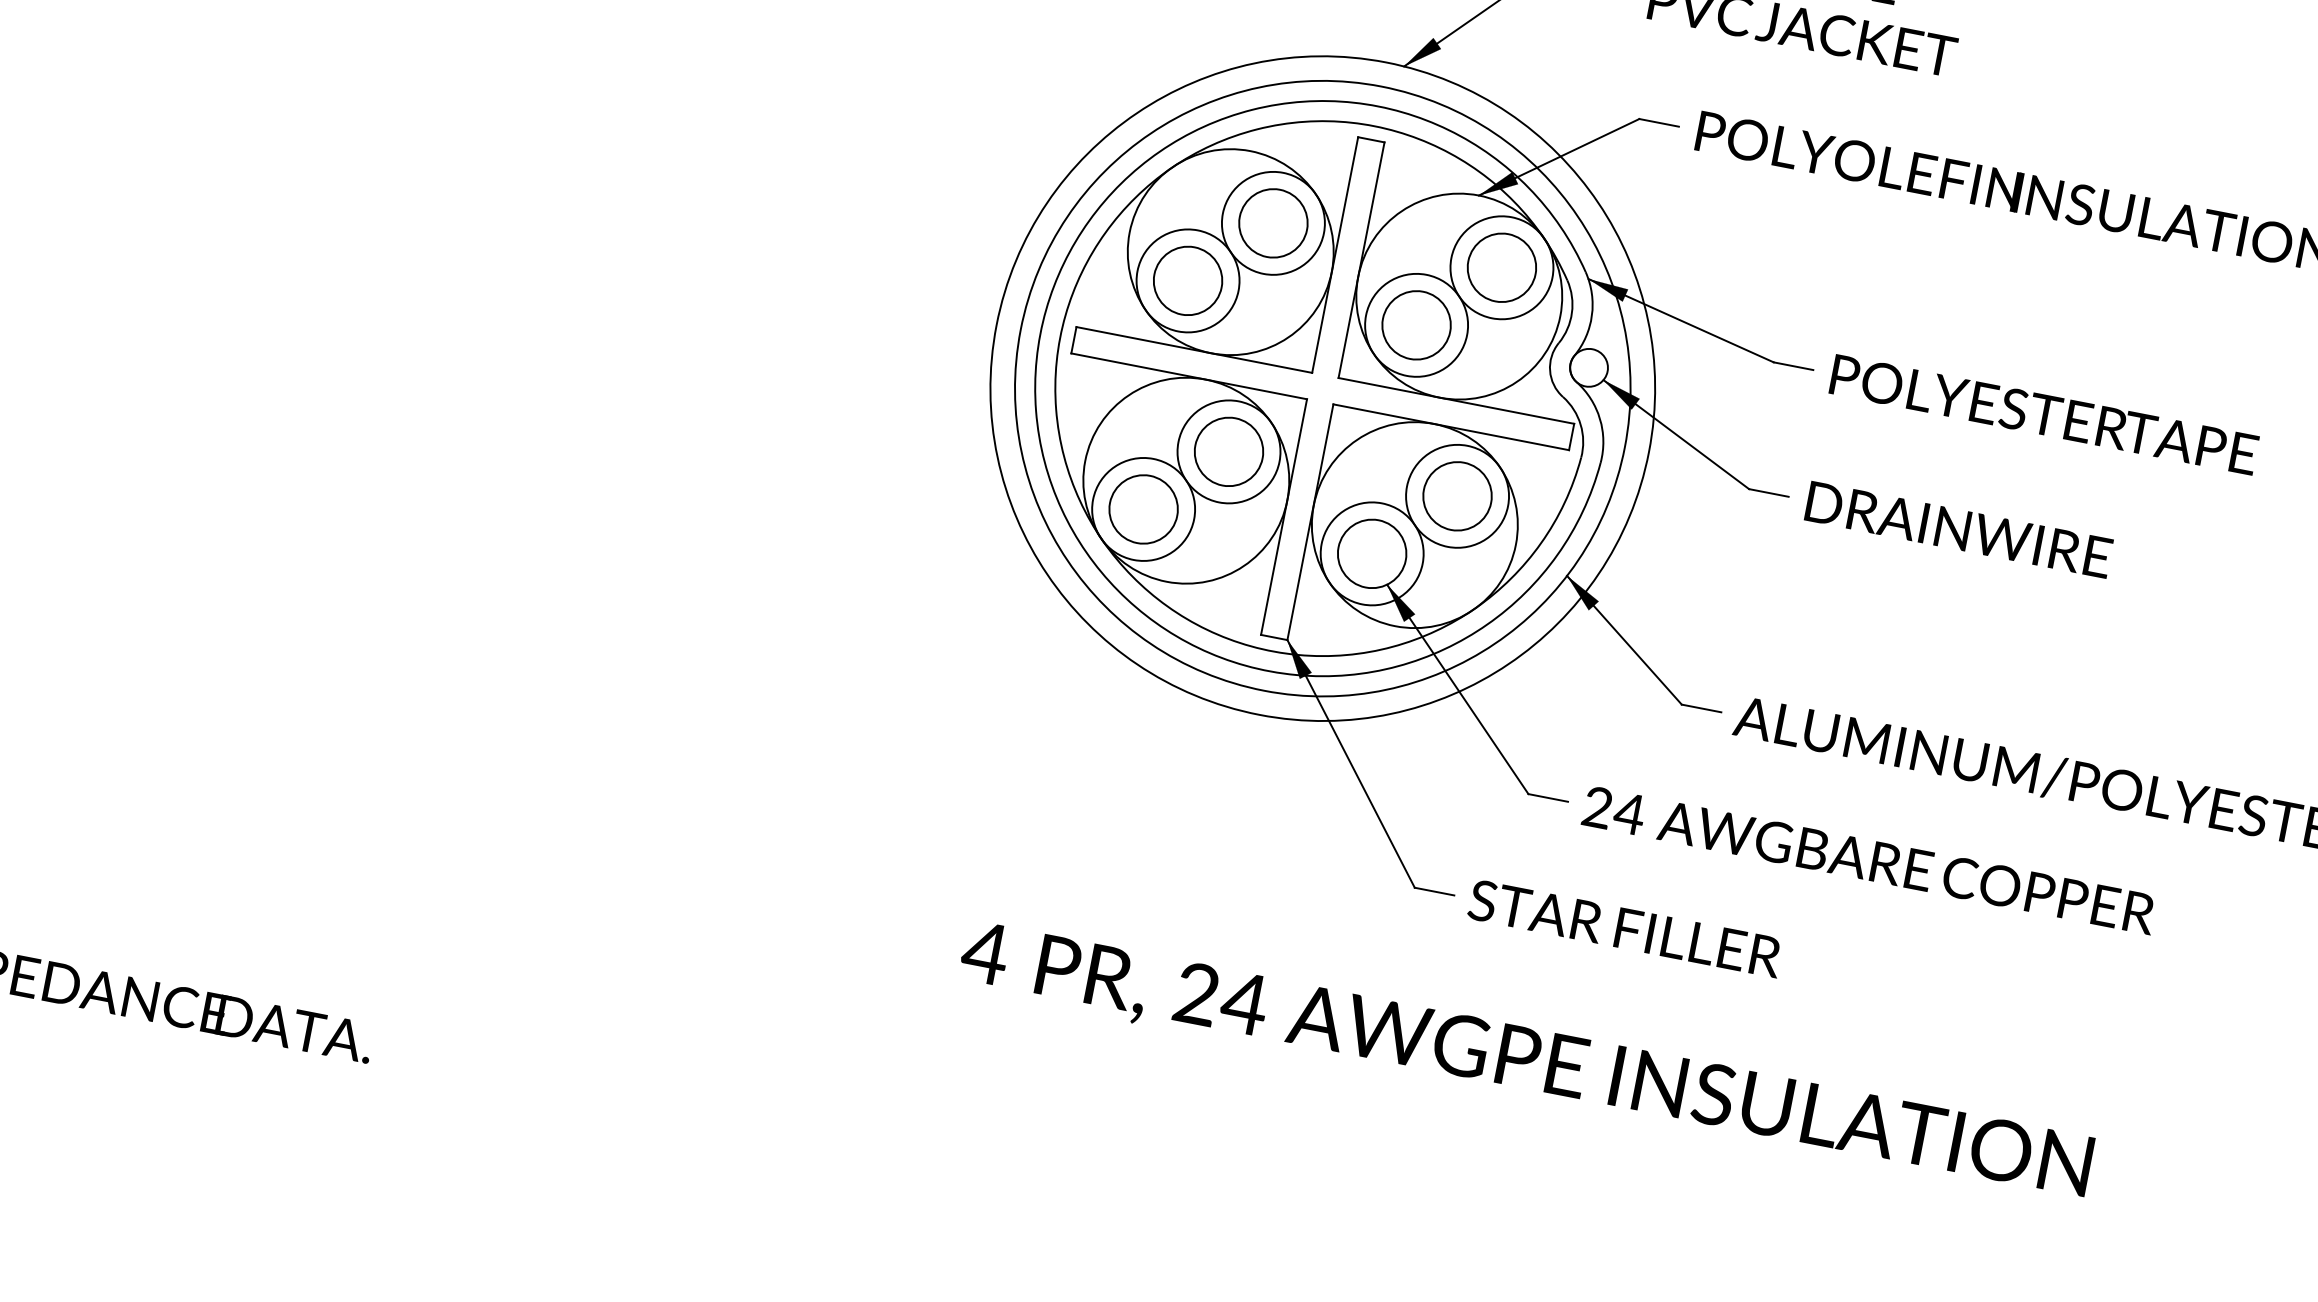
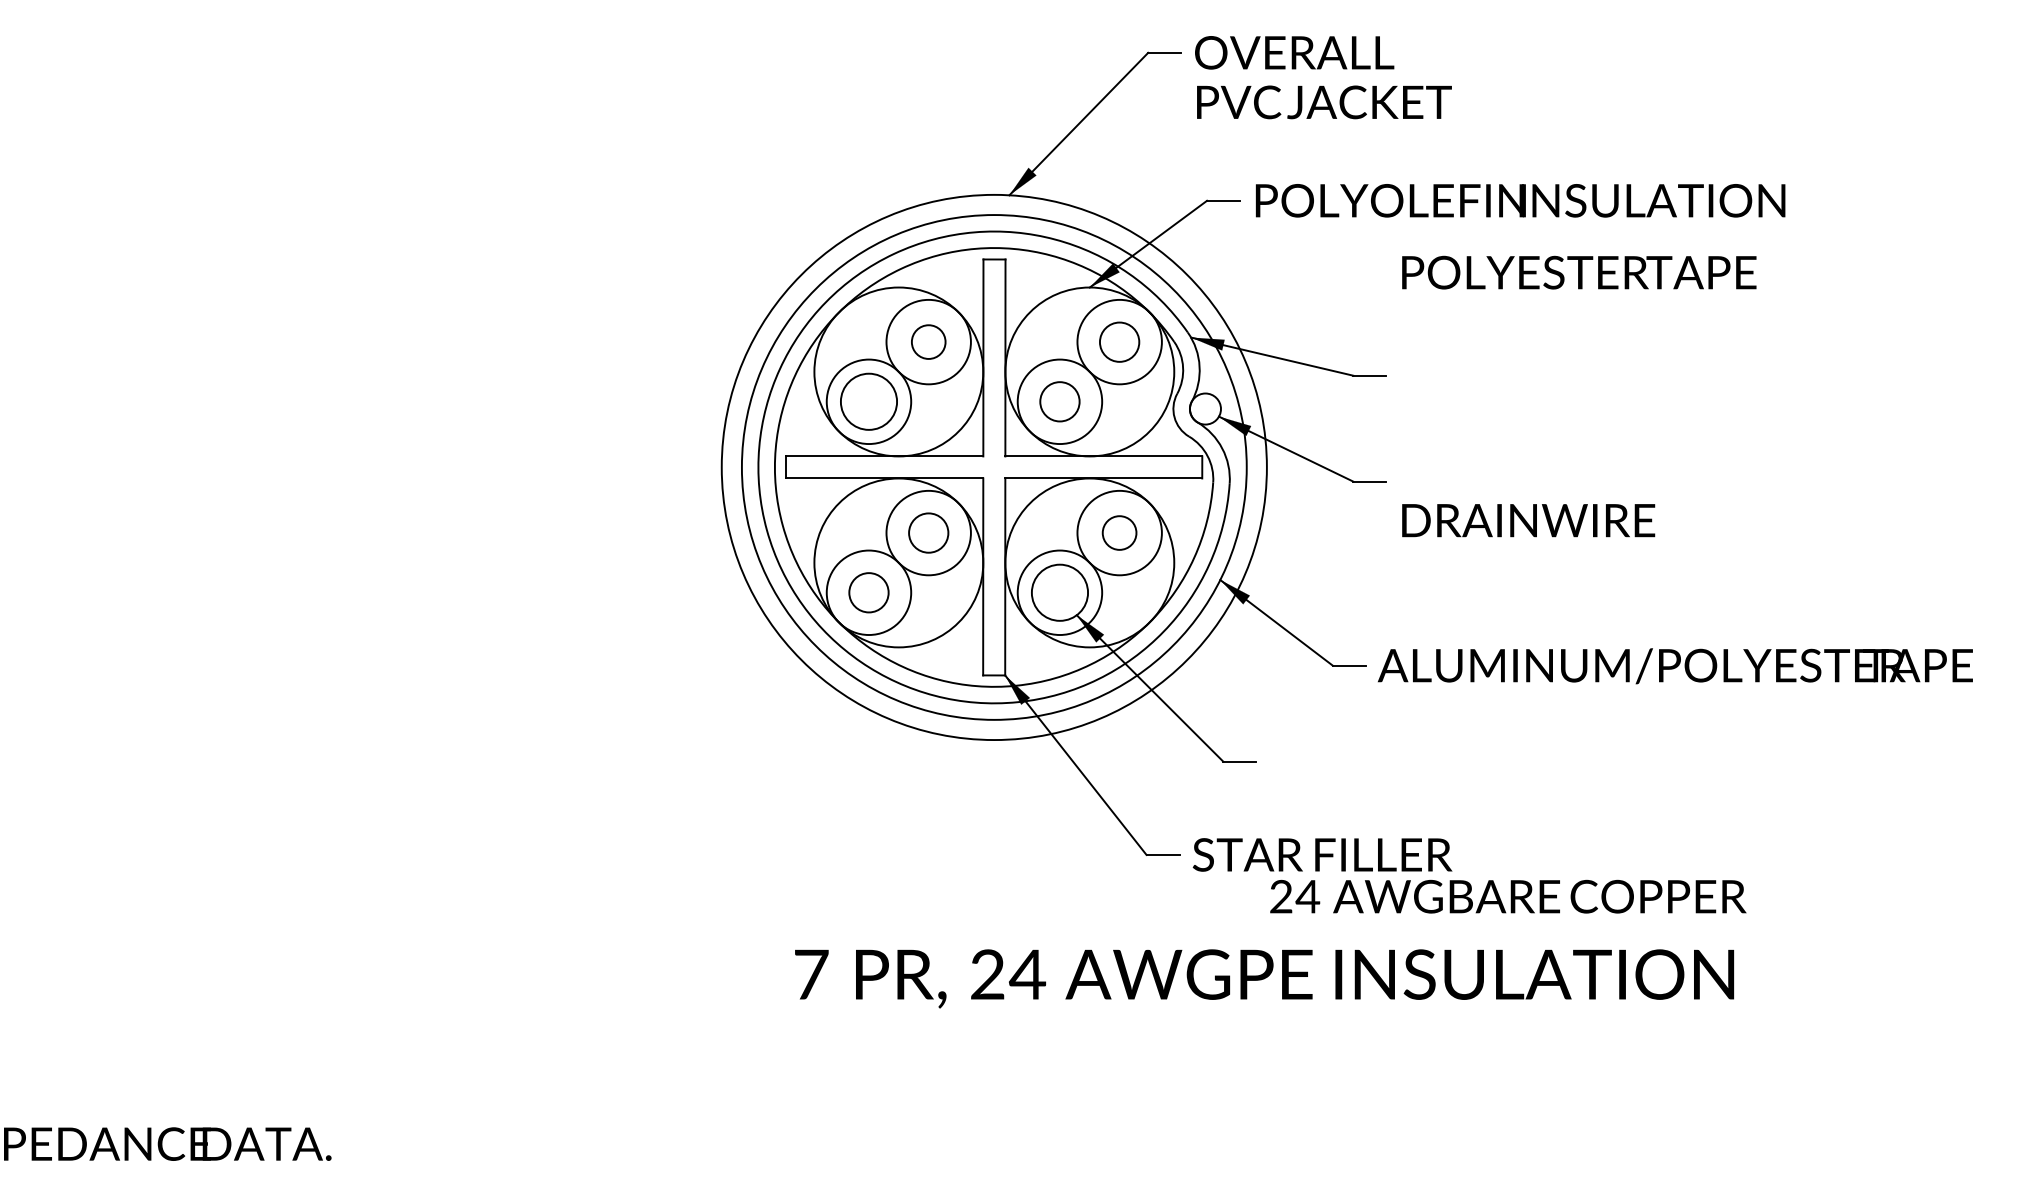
circle: (1273, 223) -> (928, 342), size x0.6
circle: (1501, 268) -> (1119, 342), size x0.7
circle: (1416, 324) -> (1059, 401), size x0.7
text: (2044, 414) -> (1579, 272), moved
circle: (1228, 451) -> (928, 532), size x0.7
circle: (1457, 495) -> (1119, 532), size x0.6
circle: (1143, 509) -> (868, 592), size x0.7
text: (1958, 529) -> (1528, 520), moved
text: (1869, 860) -> (1508, 896), moved
text: (984, 952) -> (810, 974), 4 -> 7

